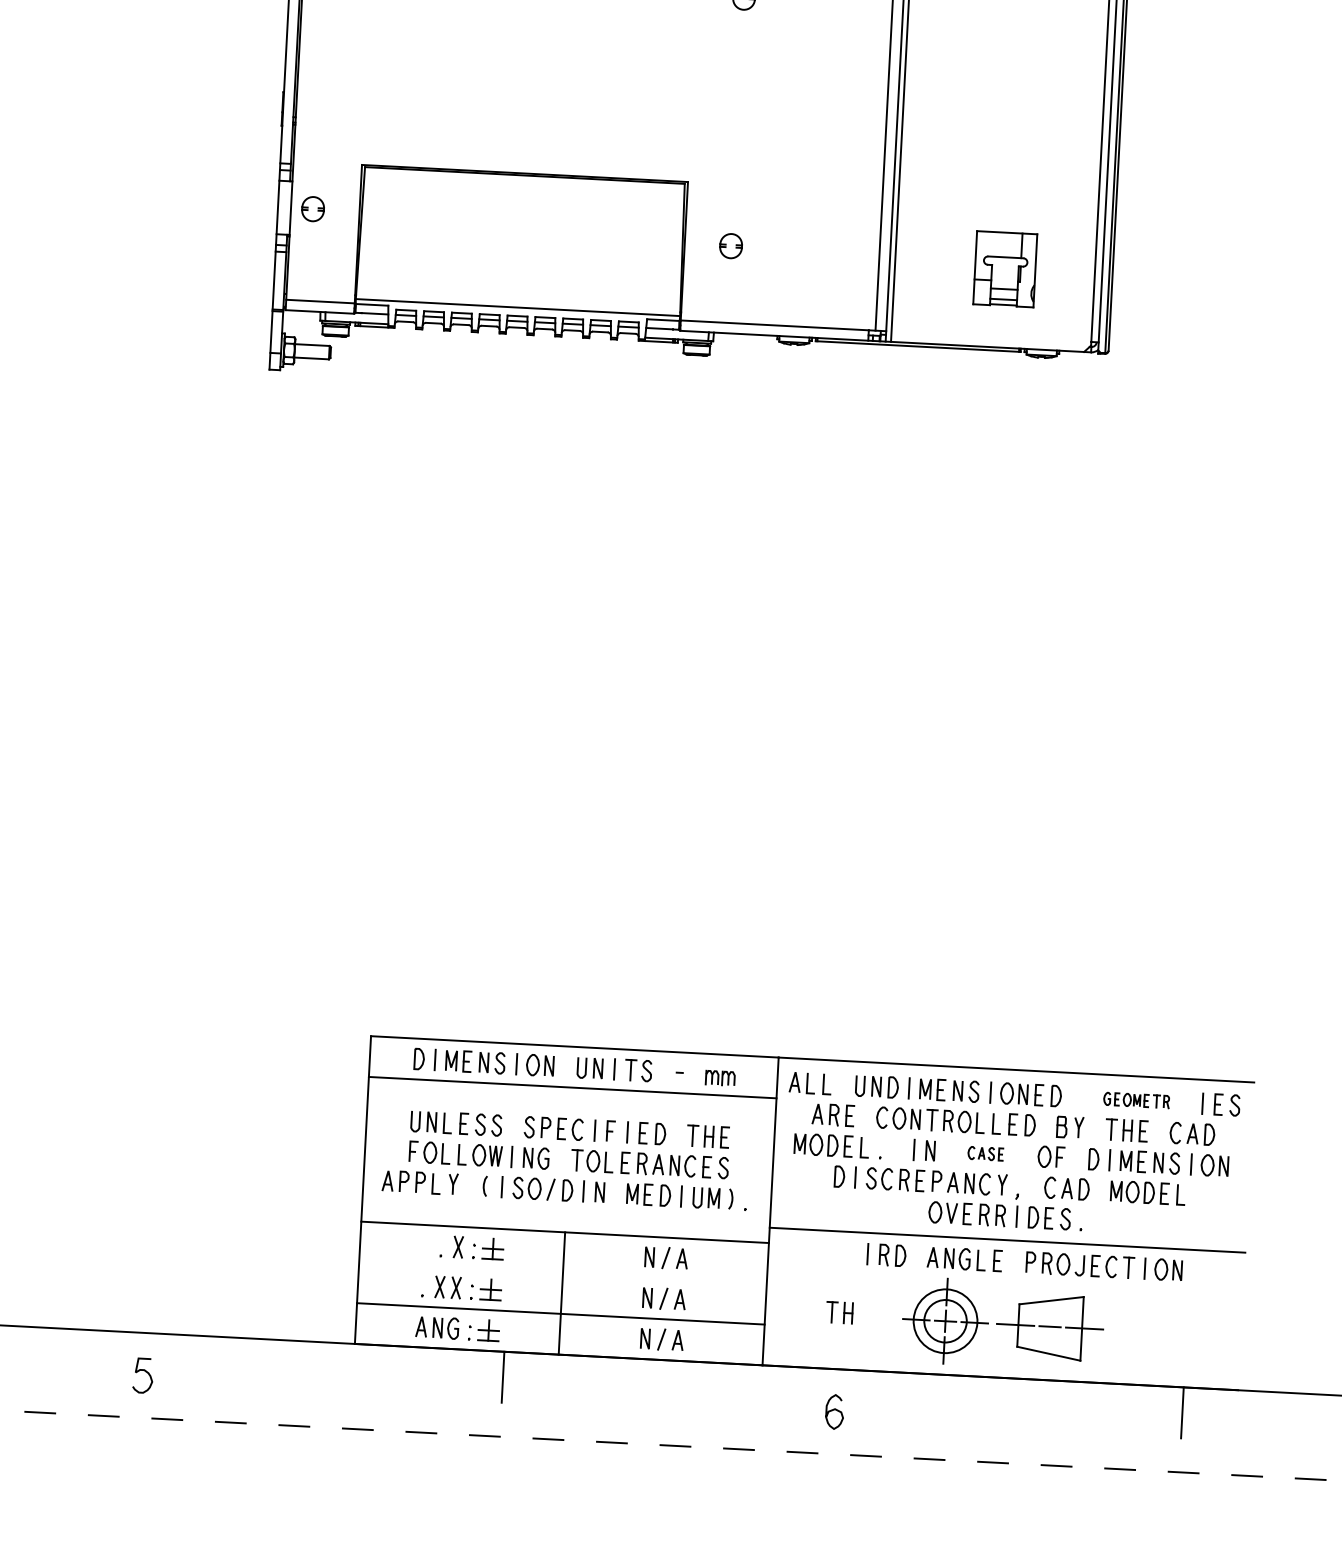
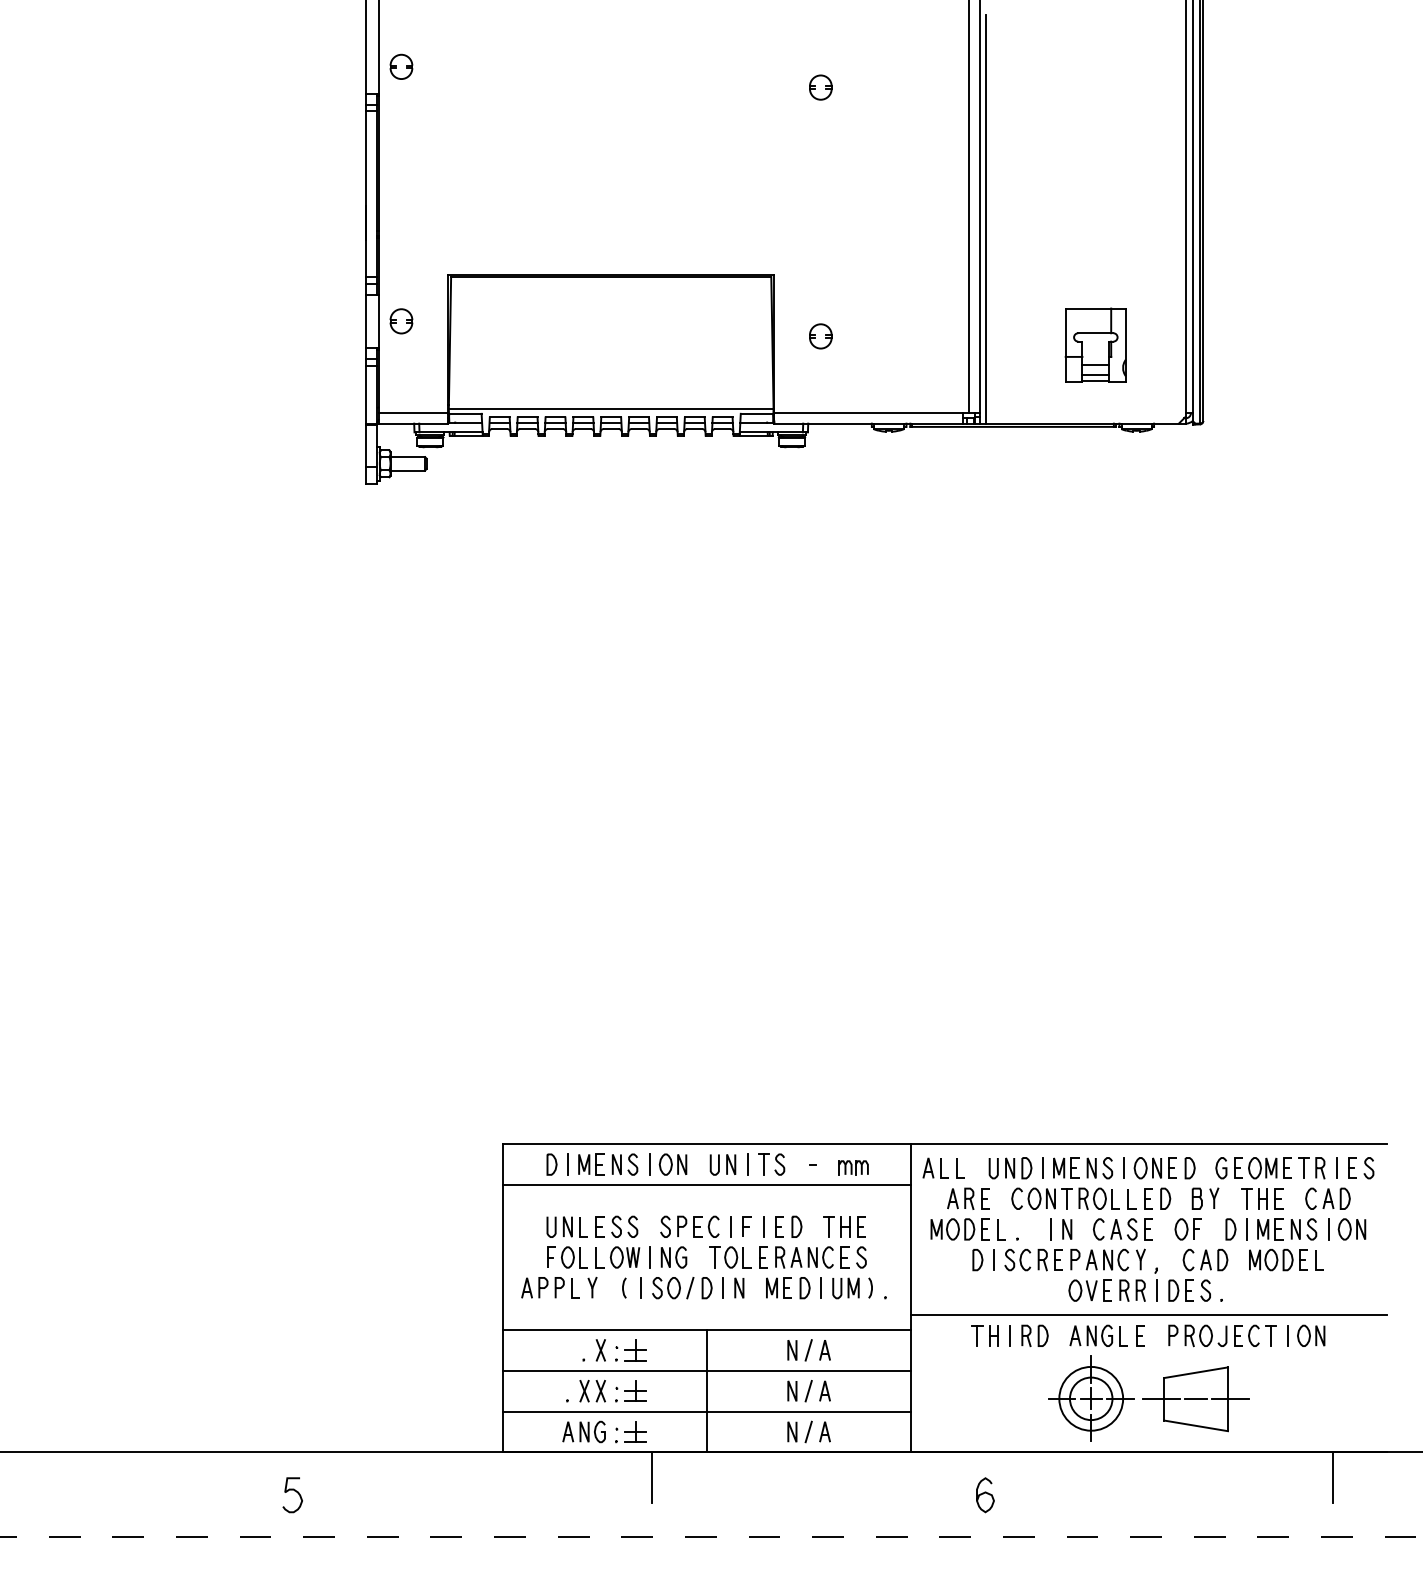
part: (1136, 1100) -> (1270, 1168), size x1.67
part: (985, 1153) -> (1122, 1229), size x1.67
line: (562, 1272) -> (706, 1370), added
part: (839, 1312) -> (984, 1335), moved

